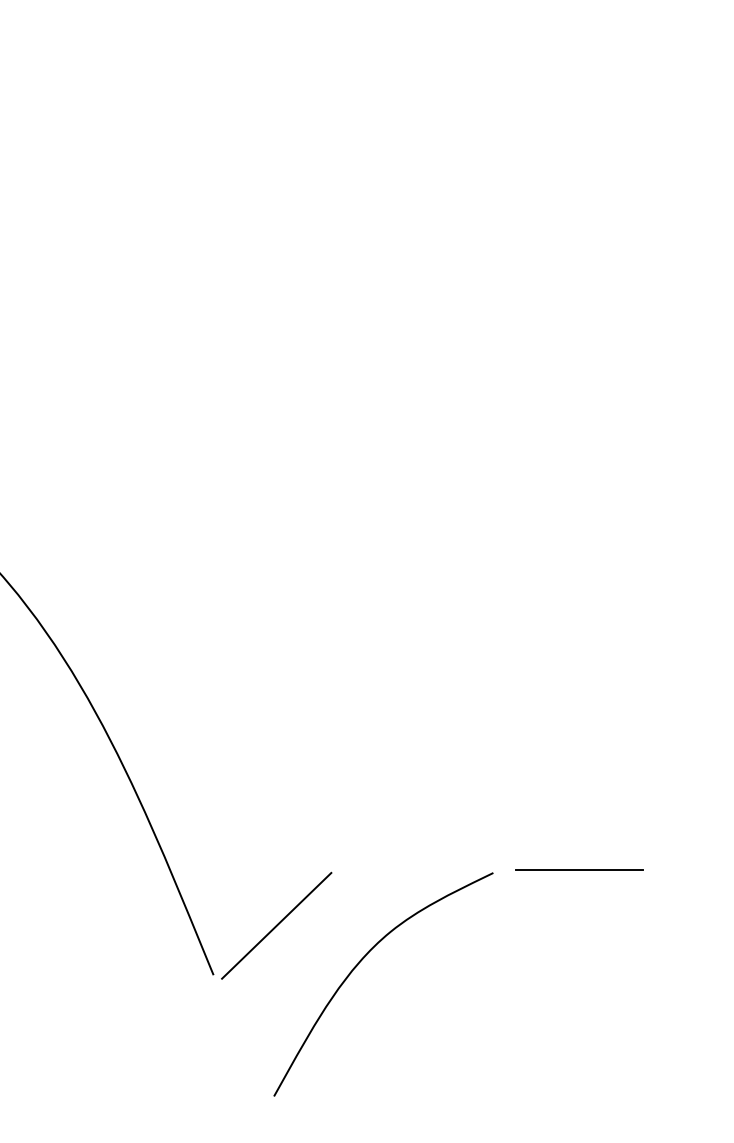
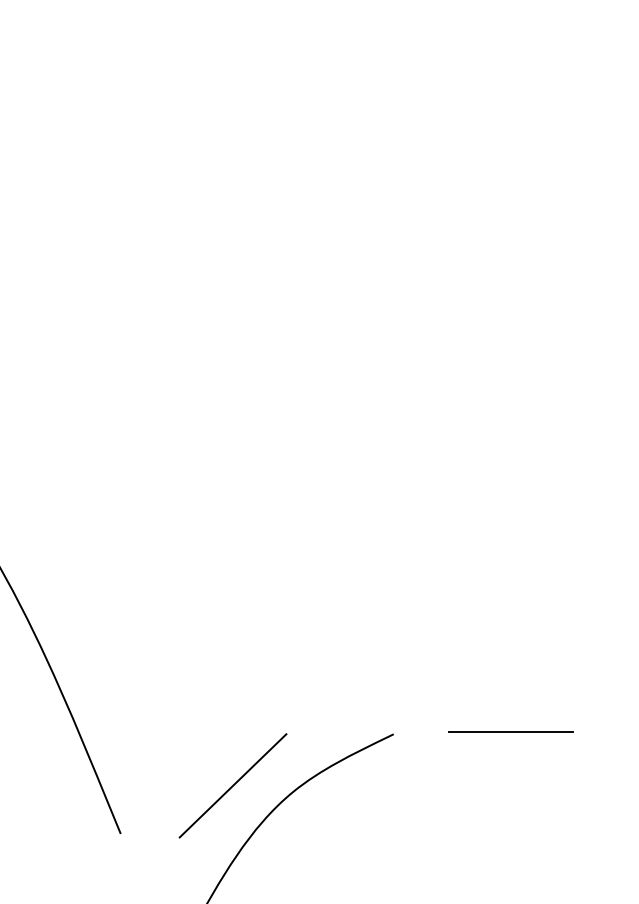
line: (579, 869) -> (510, 730), moved
line: (276, 925) -> (232, 785), moved

